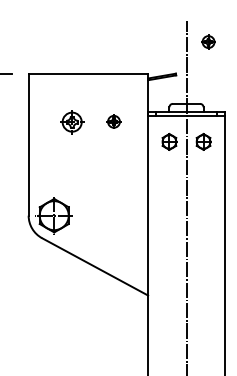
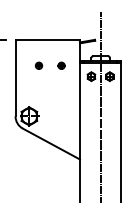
part: (208, 41) -> (112, 22), removed
part: (71, 121) -> (38, 65), size x0.62

